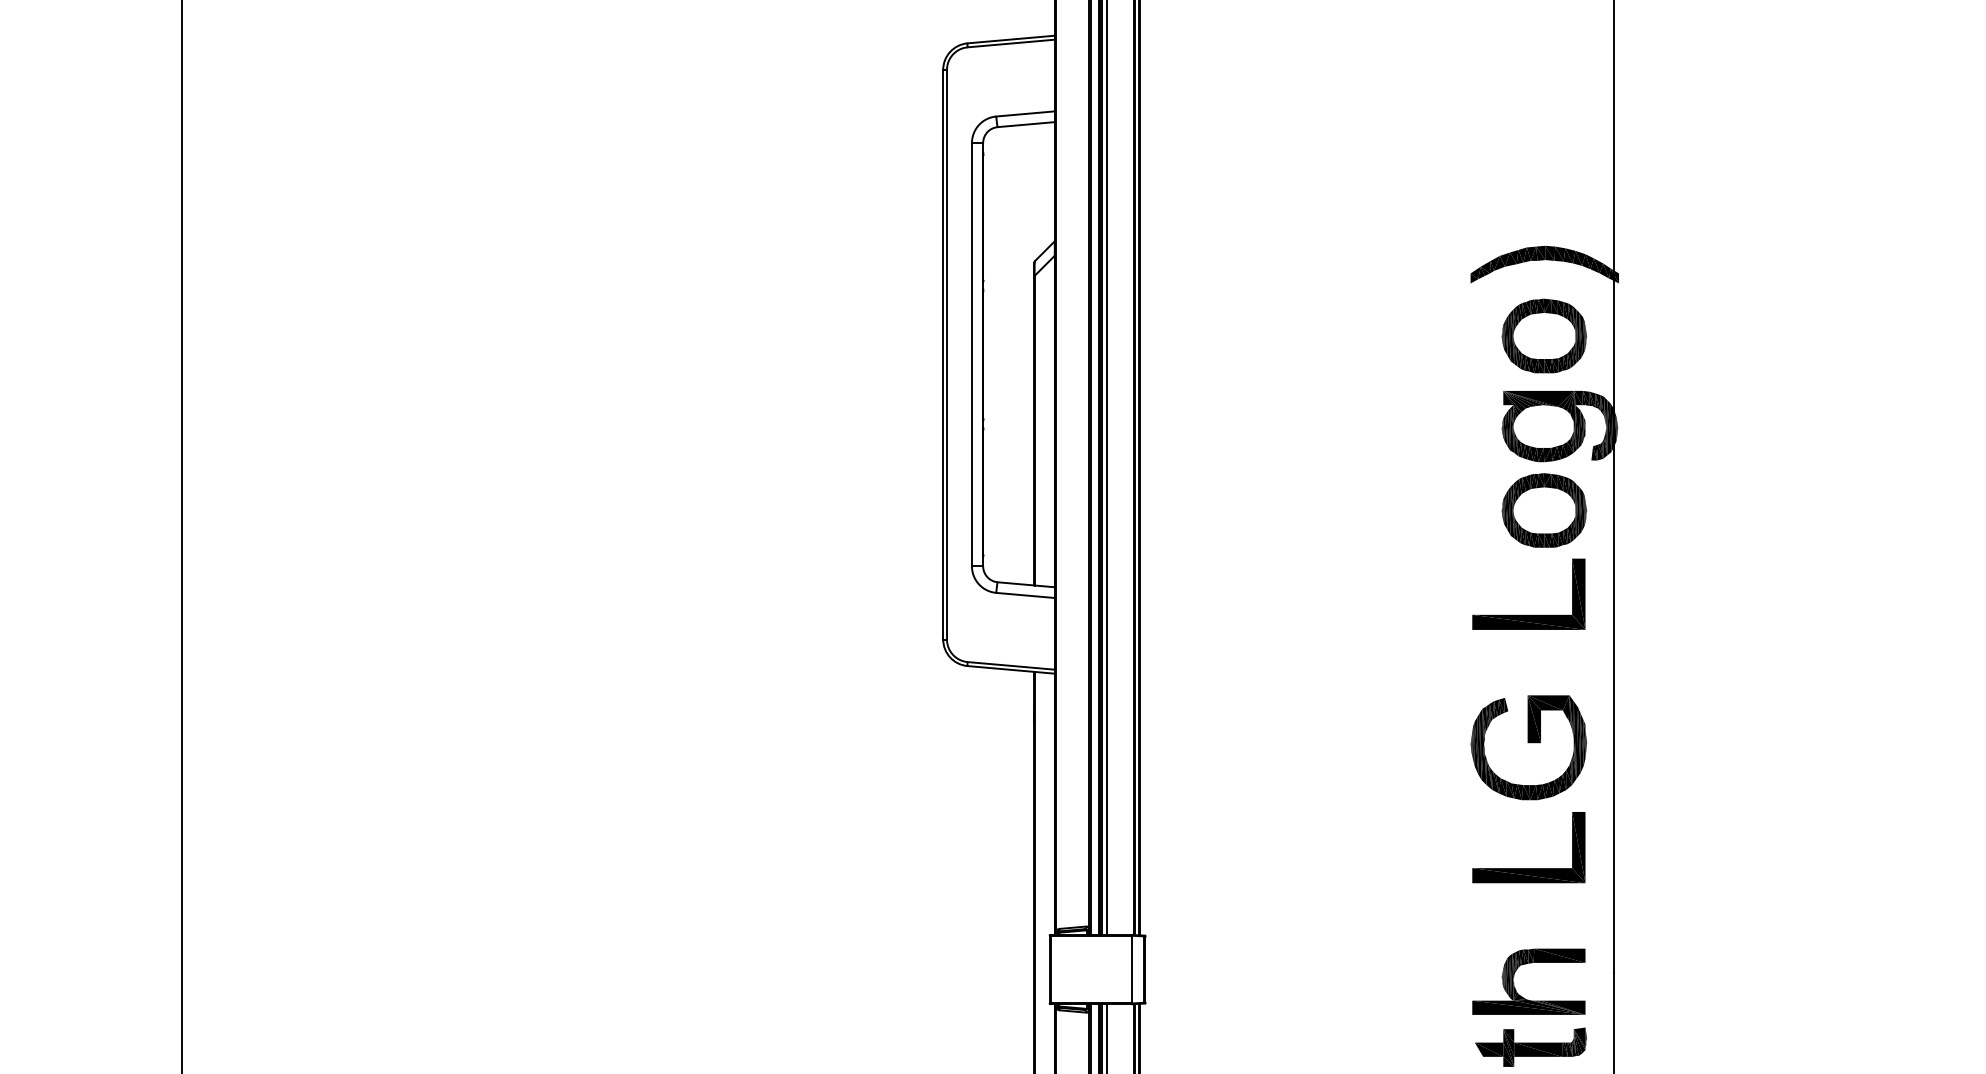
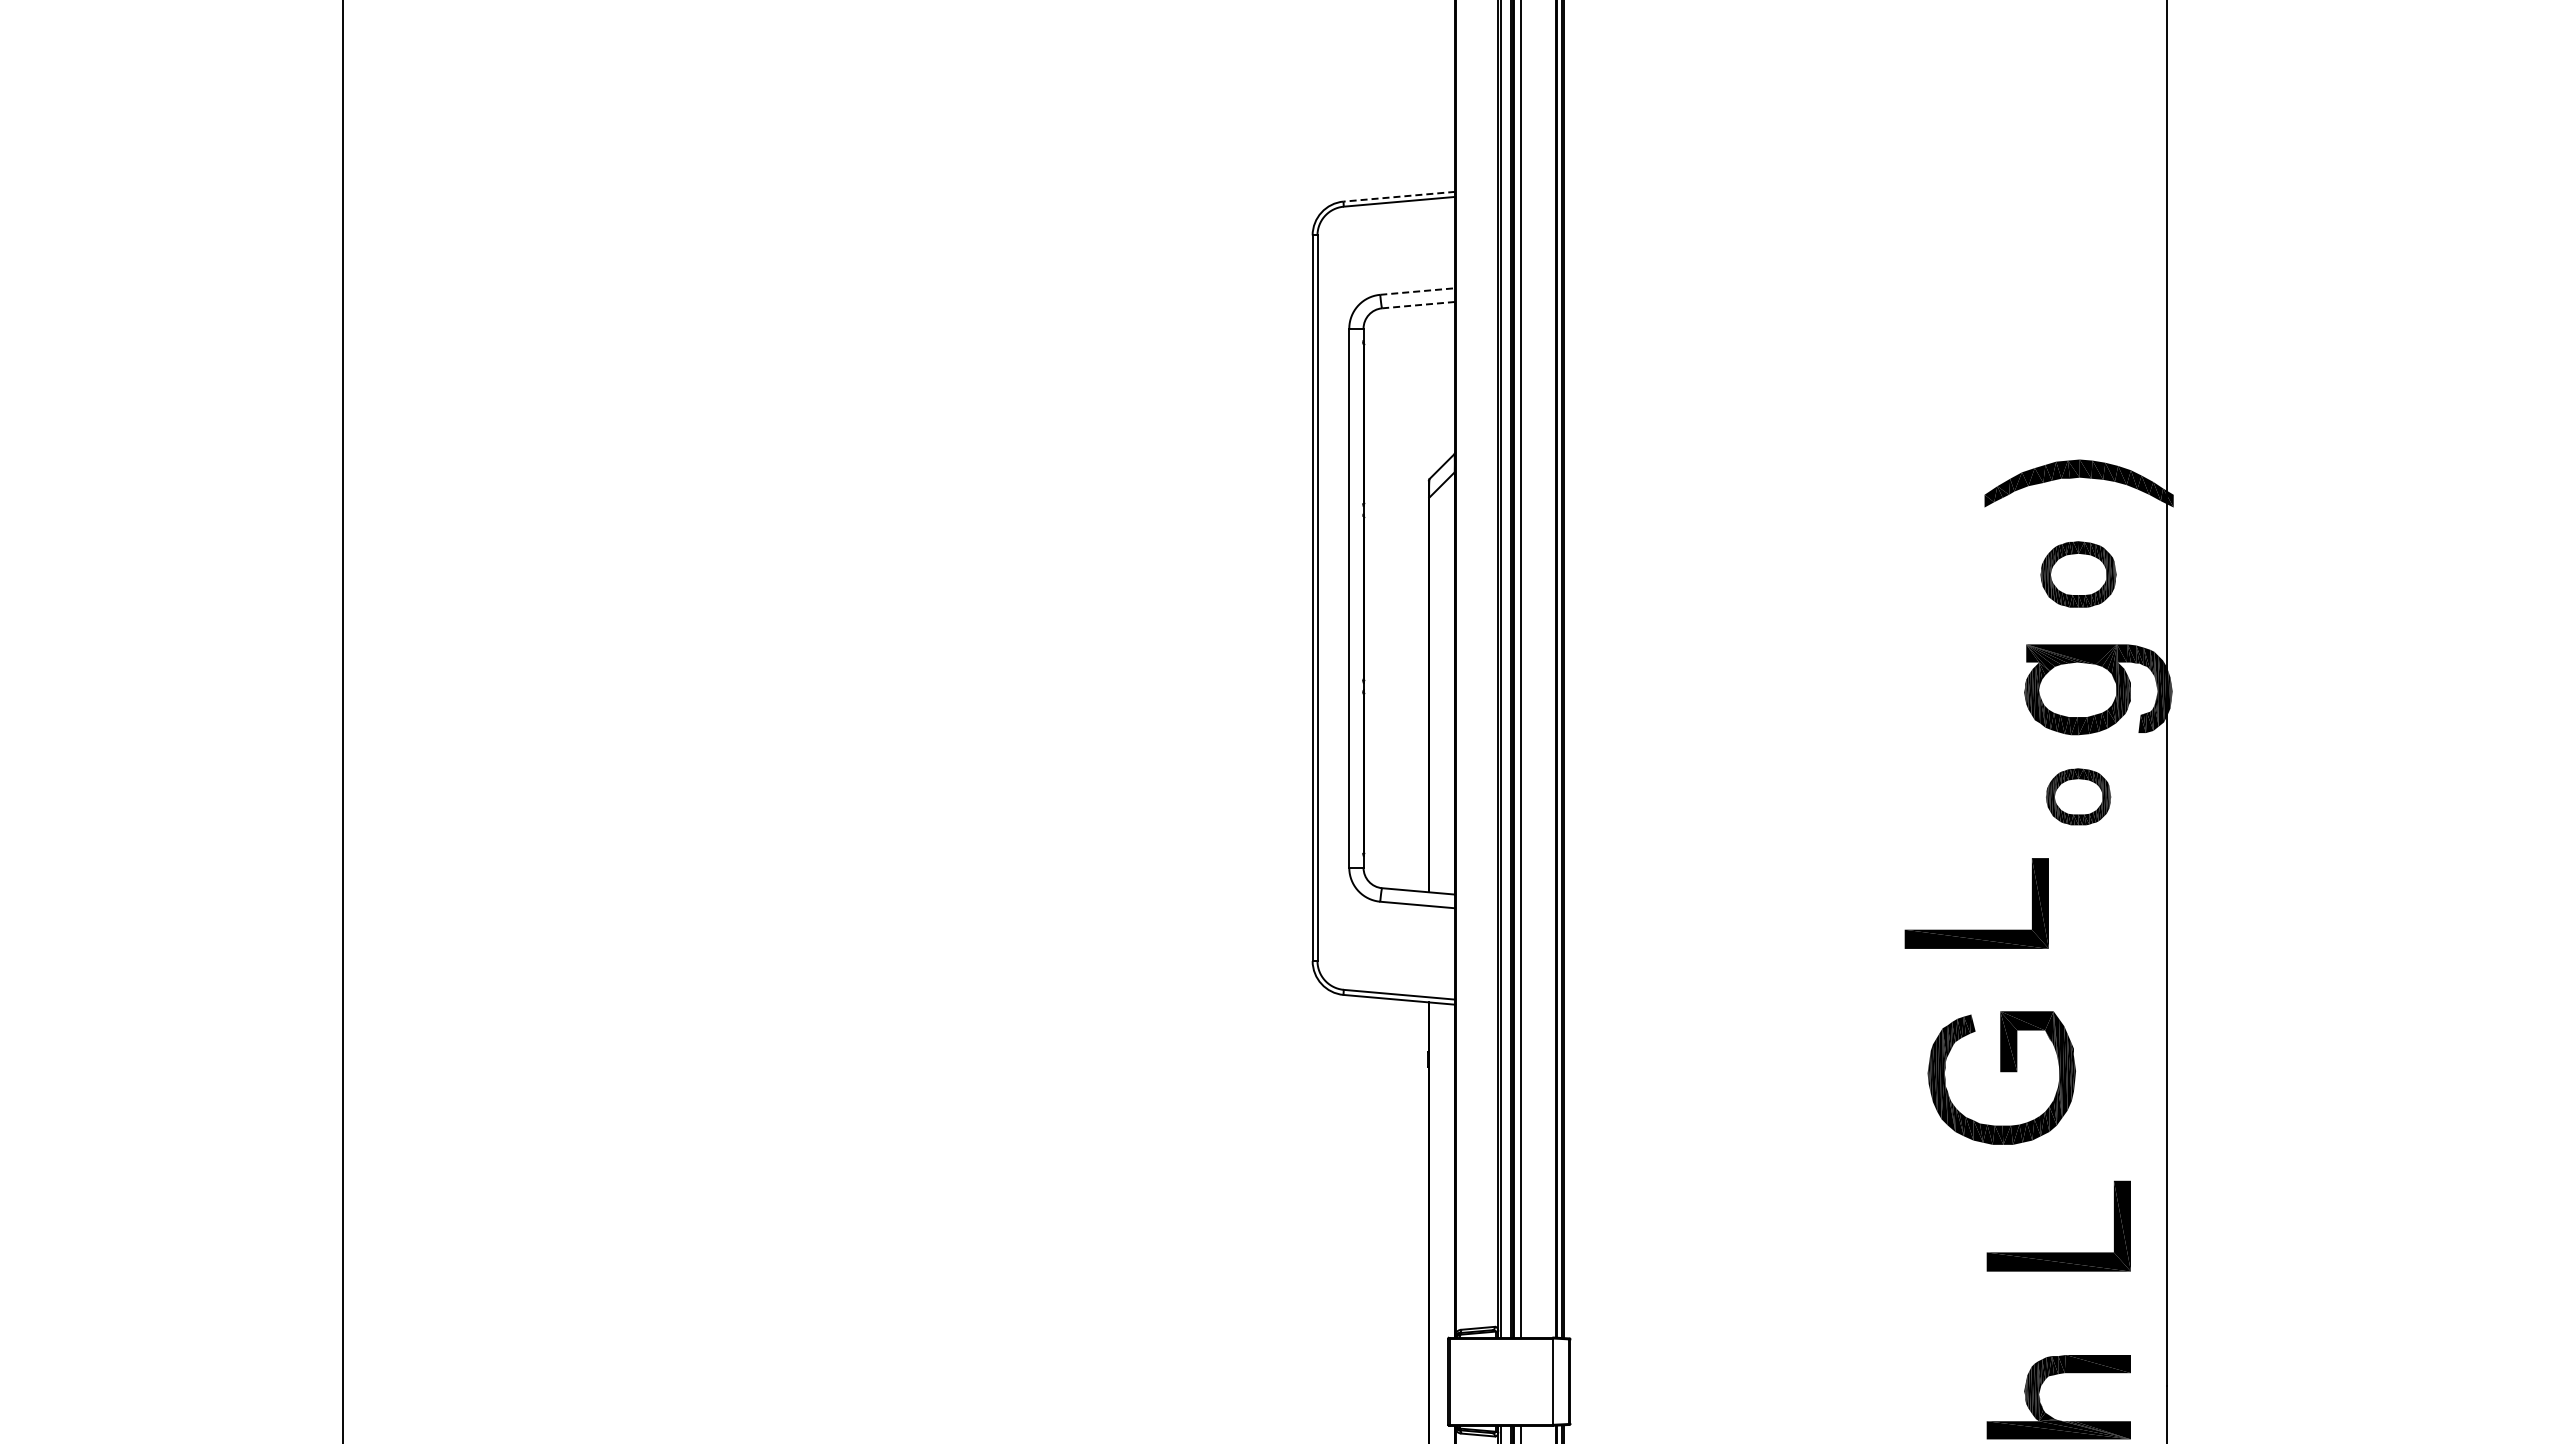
line: (1011, 39) -> (1399, 196), solid -> dashed
line: (1025, 113) -> (1417, 291), solid -> dashed
line: (1026, 124) -> (1418, 305), solid -> dashed
part: (1544, 336) -> (2078, 574), size x0.7
part: (1544, 510) -> (2078, 796), size x0.6
part: (1528, 614) -> (1976, 929), moved
part: (1528, 747) -> (2001, 1077), moved

